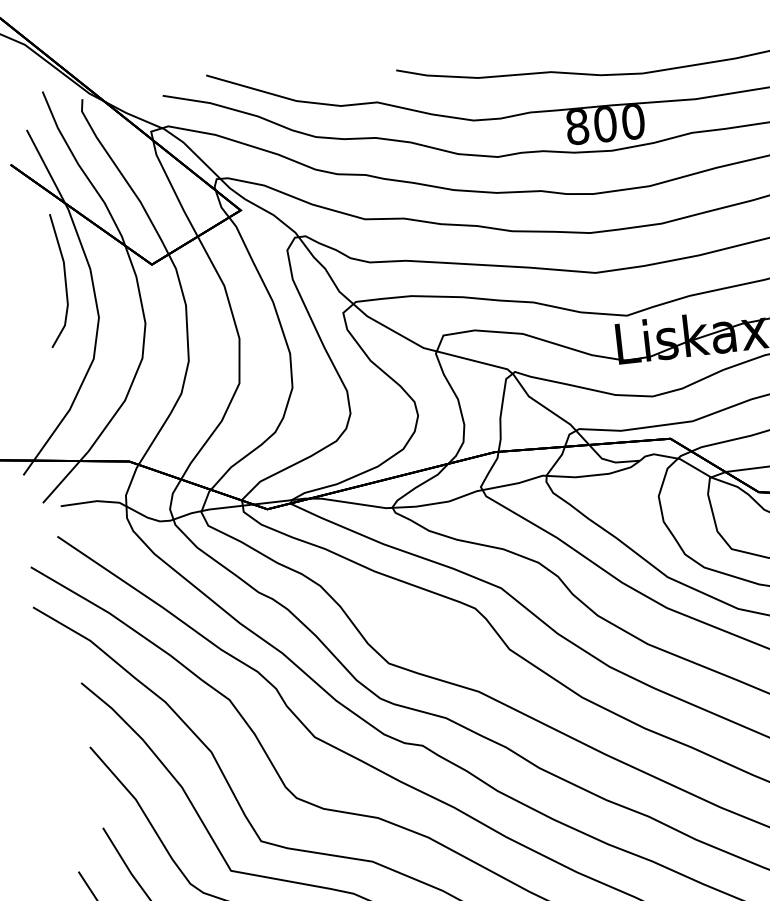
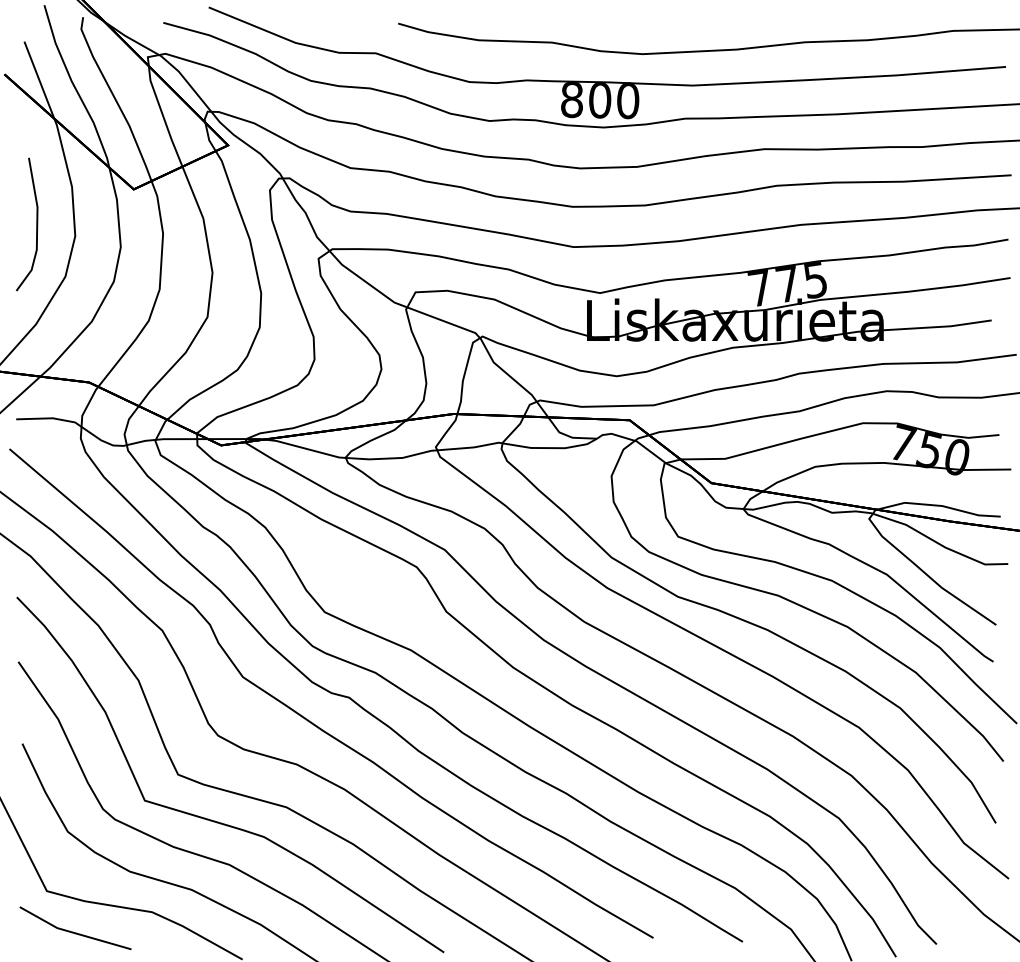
line: (64, 279) -> (36, 224), moved

